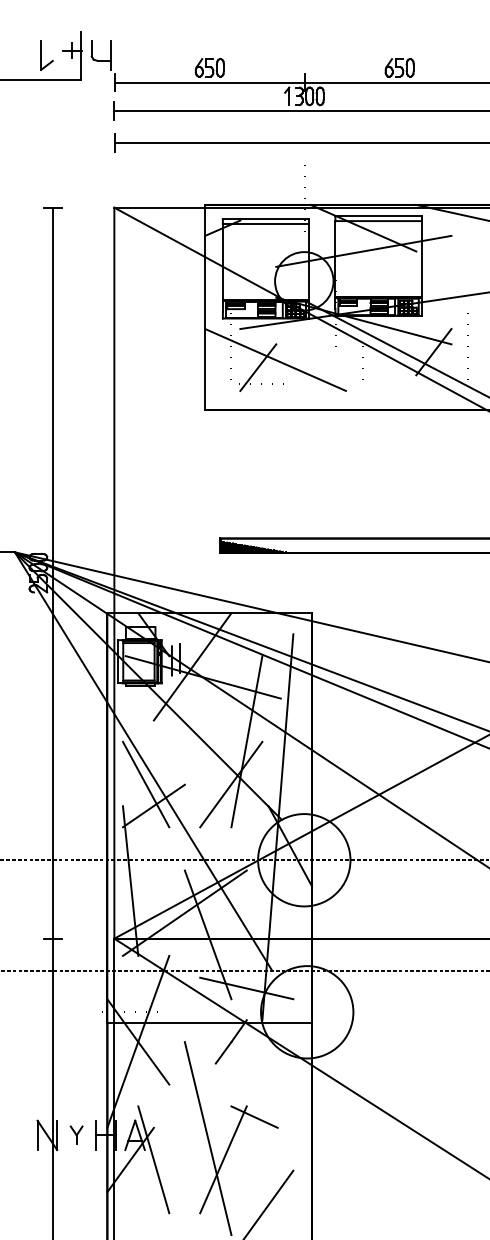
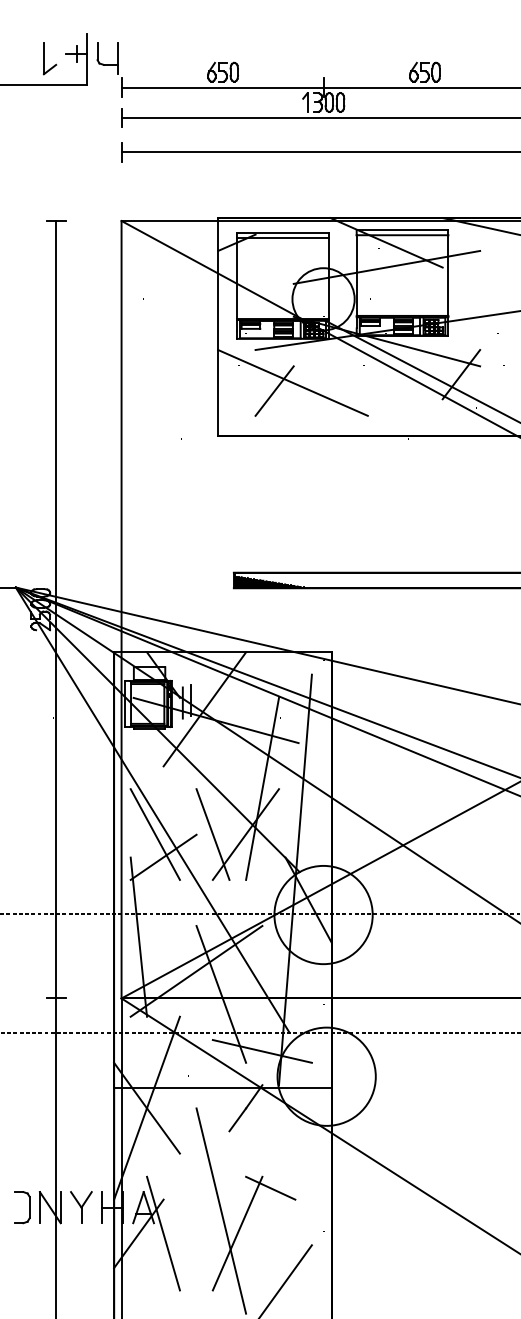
line: (199, 784) -> (212, 834), added
part: (27, 1135) -> (29, 1207), added
part: (76, 1135) -> (81, 1207), size x1.67

